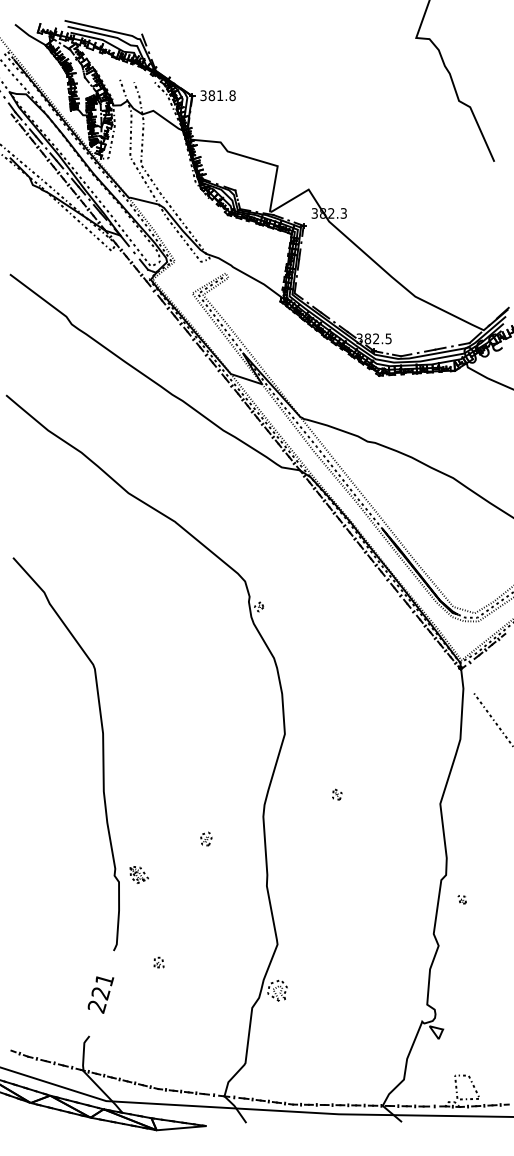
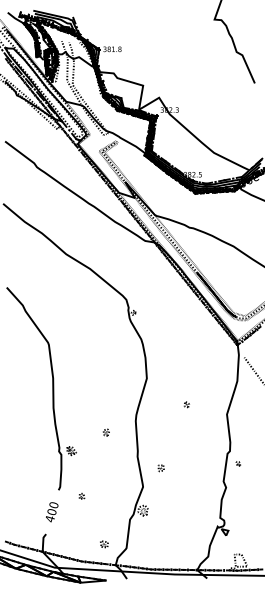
part: (336, 794) -> (186, 404), moved
part: (311, 908) -> (160, 468), added
text: (99, 994) -> (51, 512), 221 -> 400
part: (202, 1056) -> (104, 544), added

